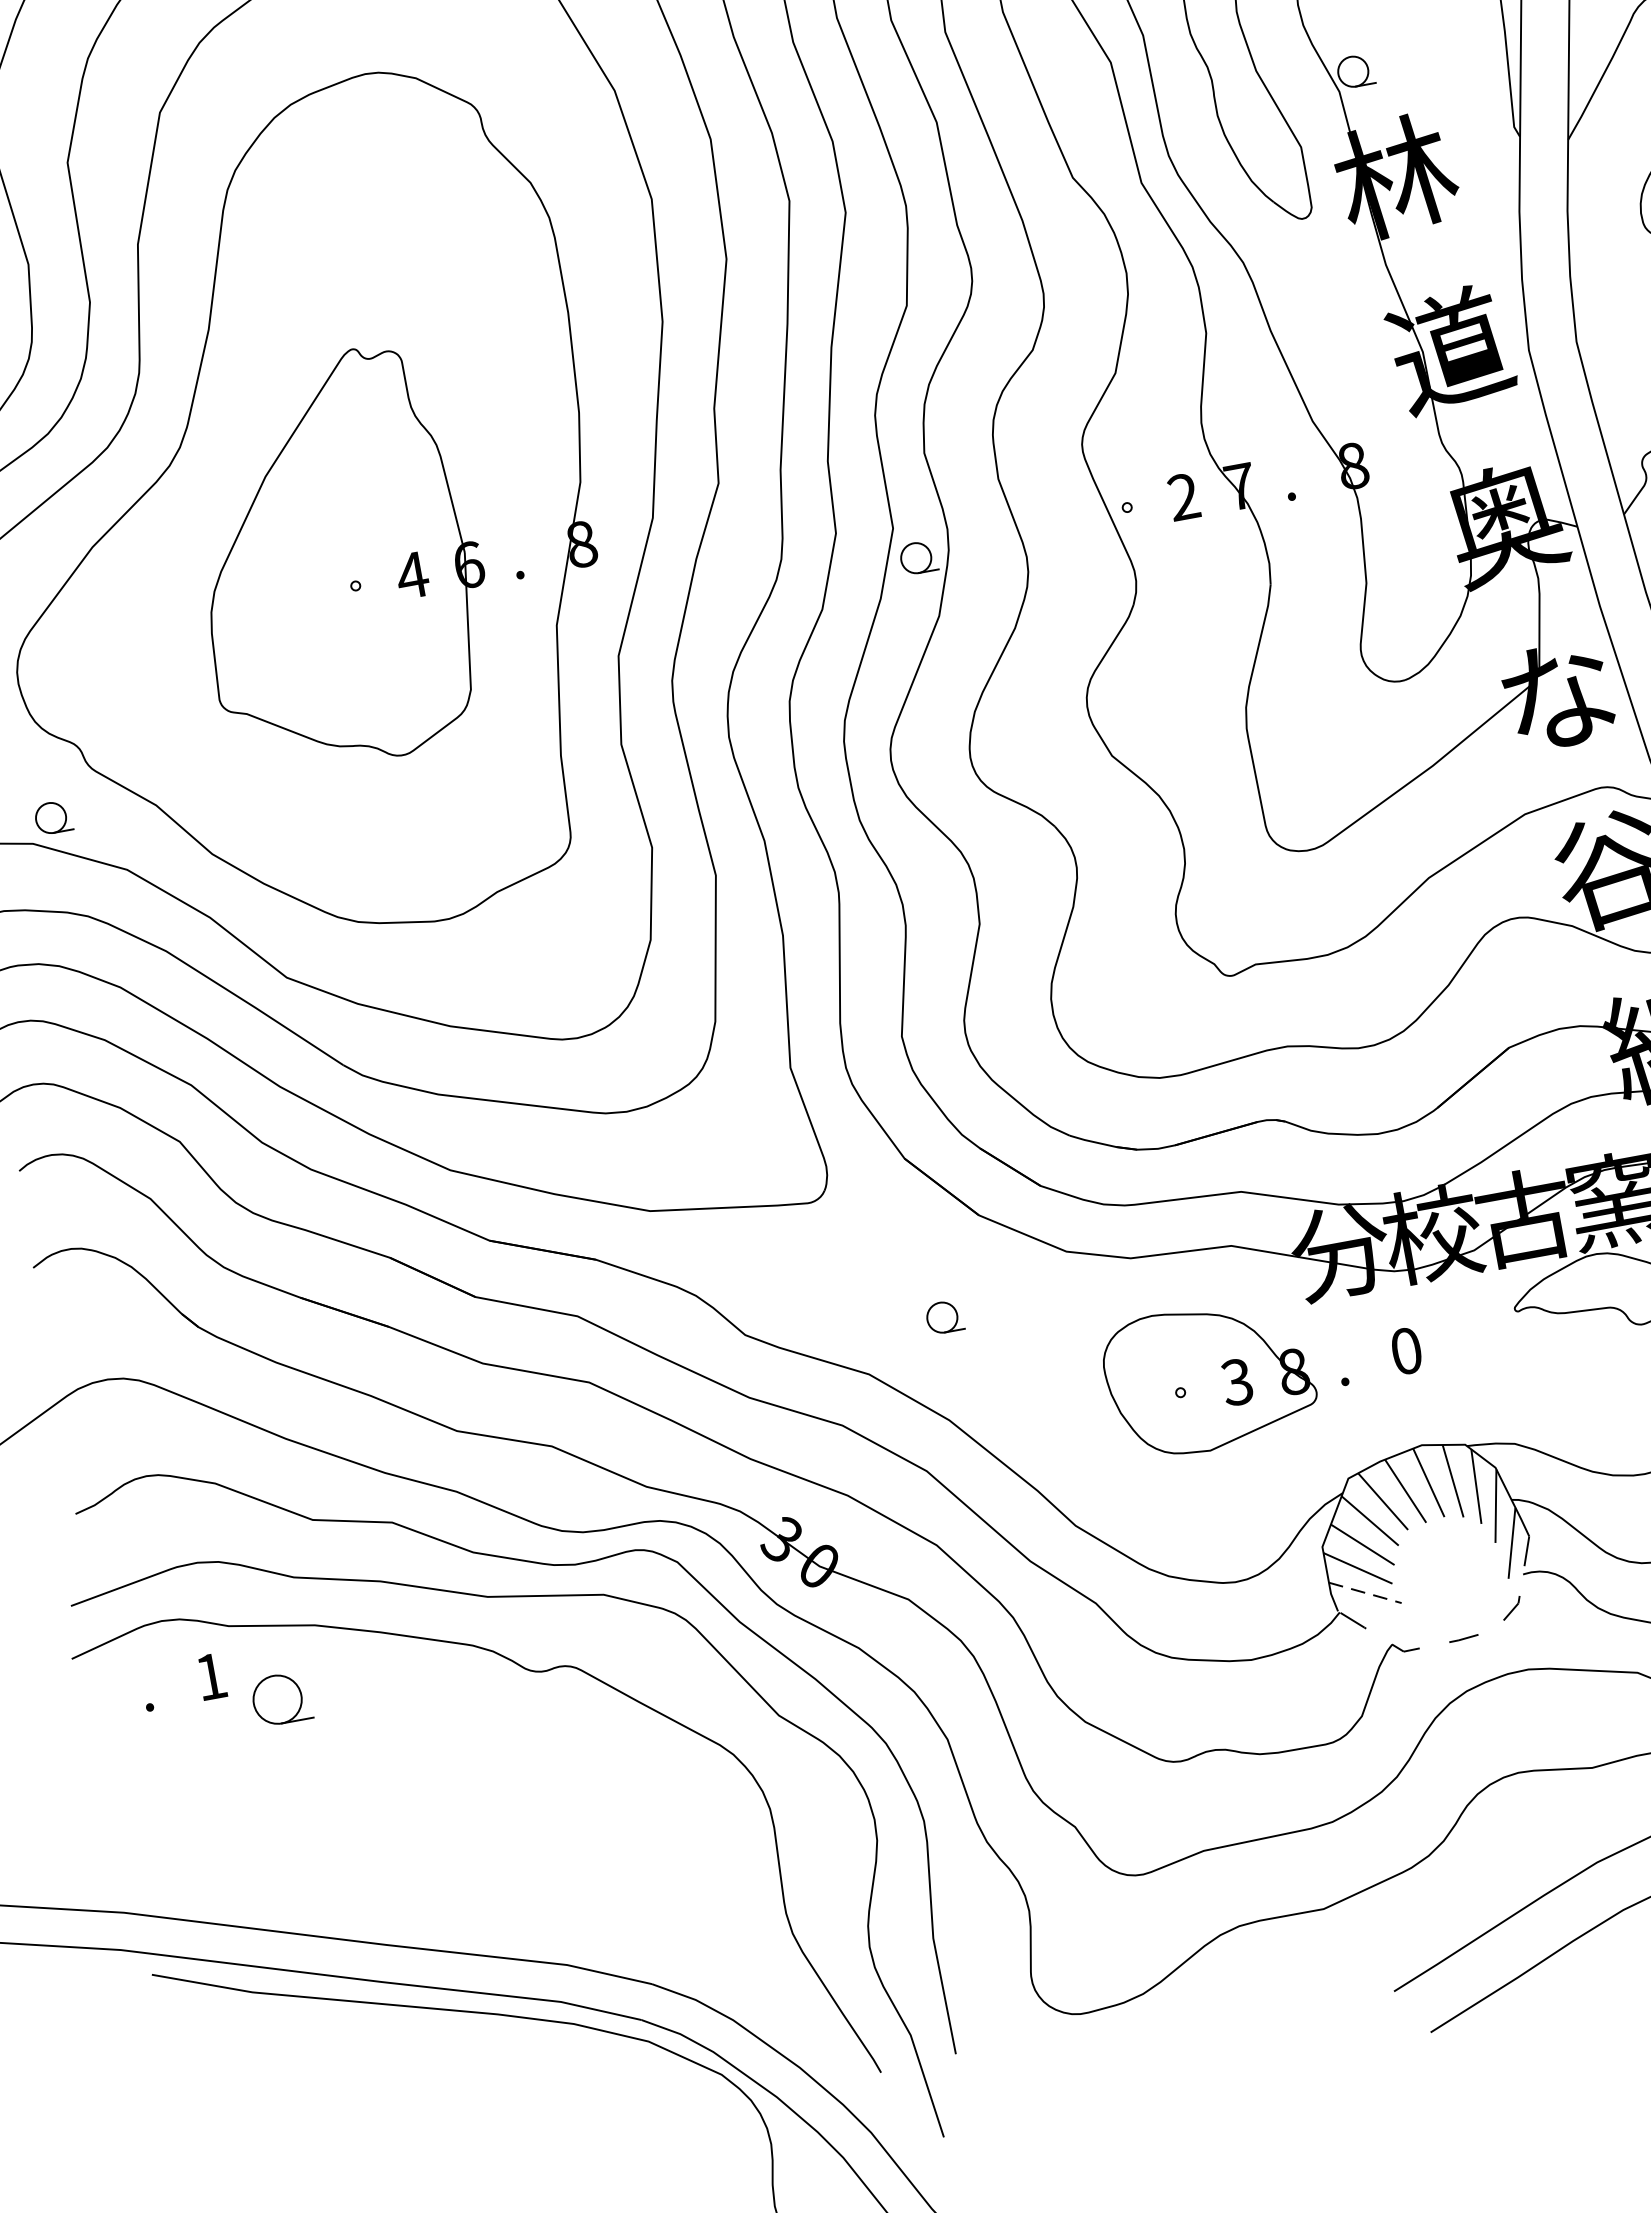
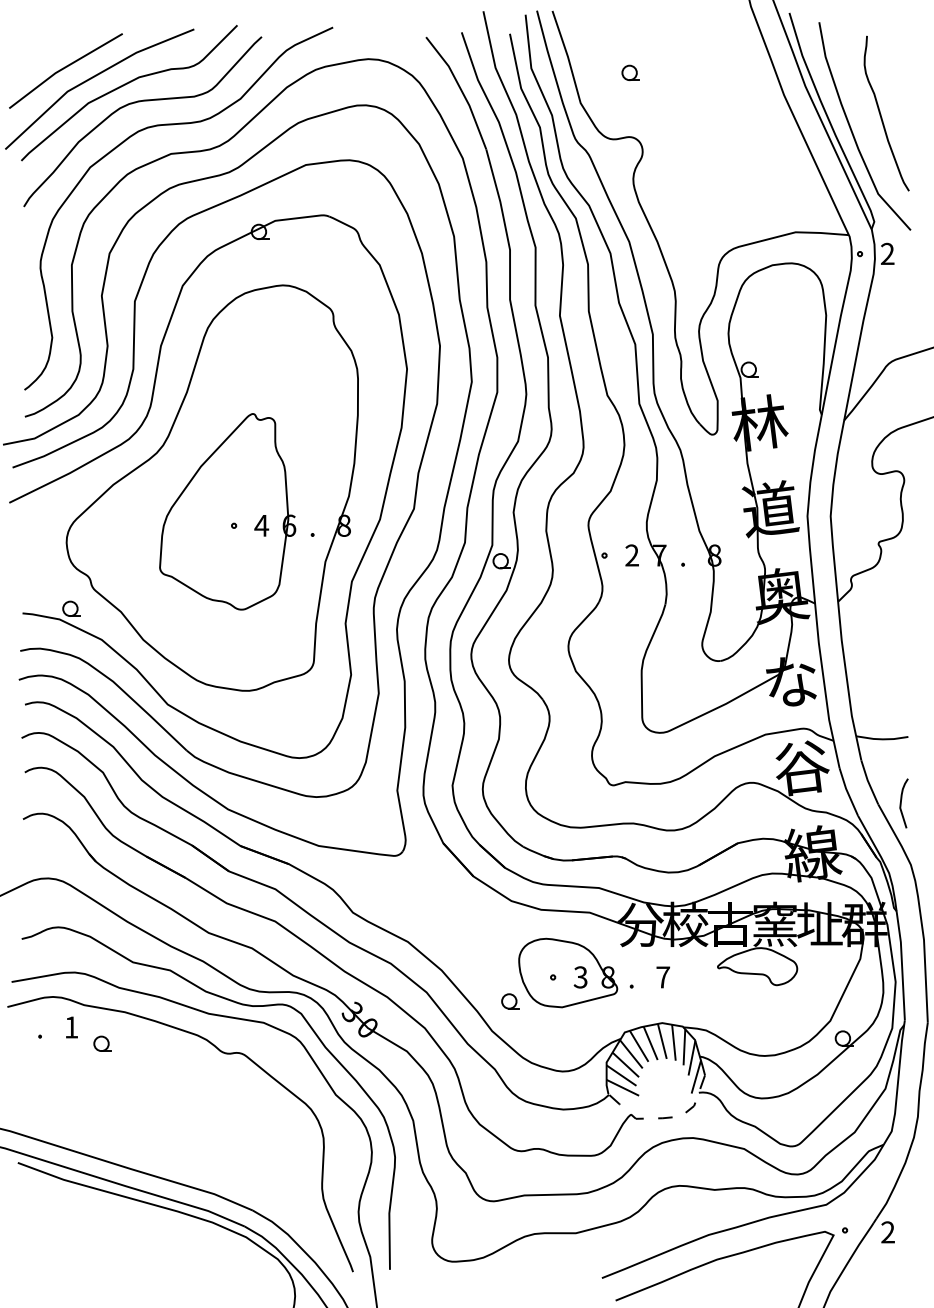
part: (944, 1317) -> (510, 1001), moved
text: (1407, 1351) -> (663, 977), 0 -> 7
line: (1366, 1594) -> (623, 1088), dashed -> solid
part: (280, 1697) -> (102, 1043), size x0.62

